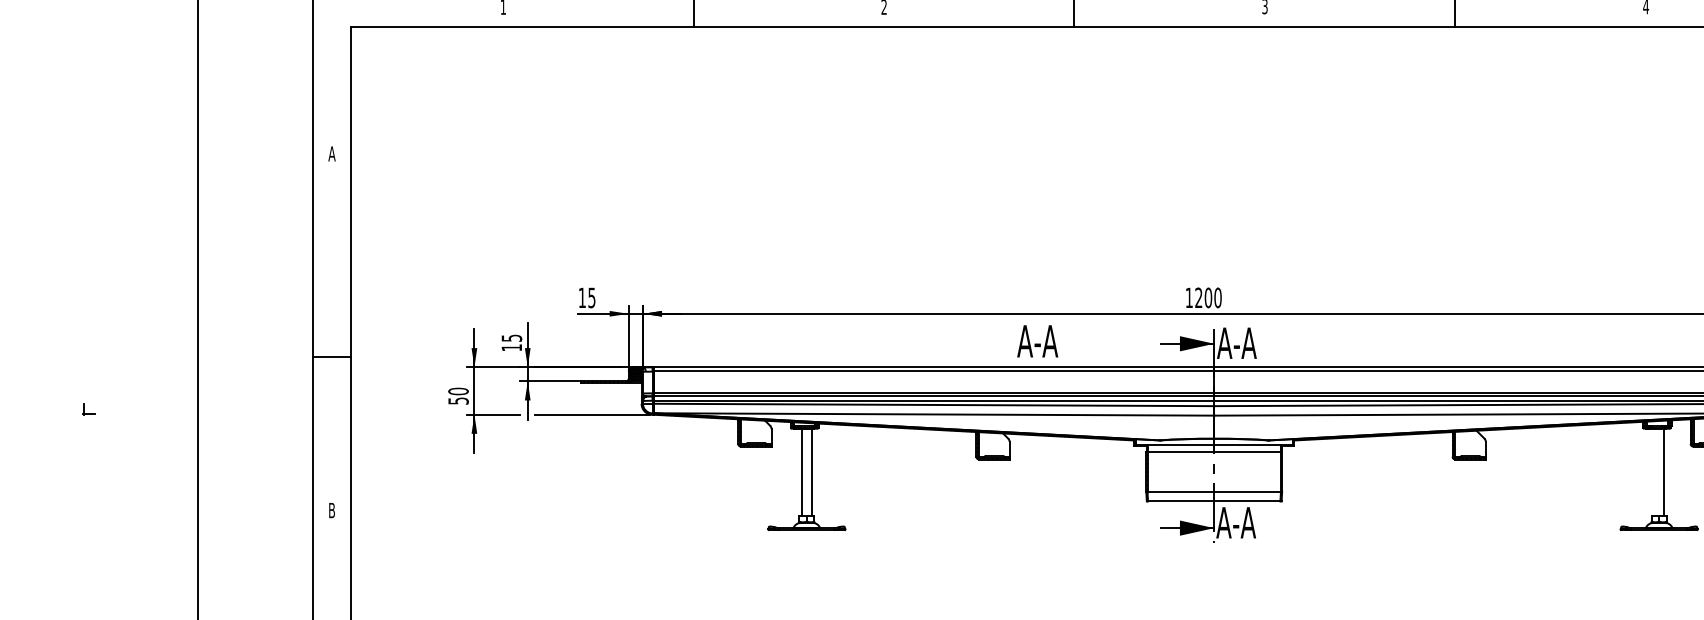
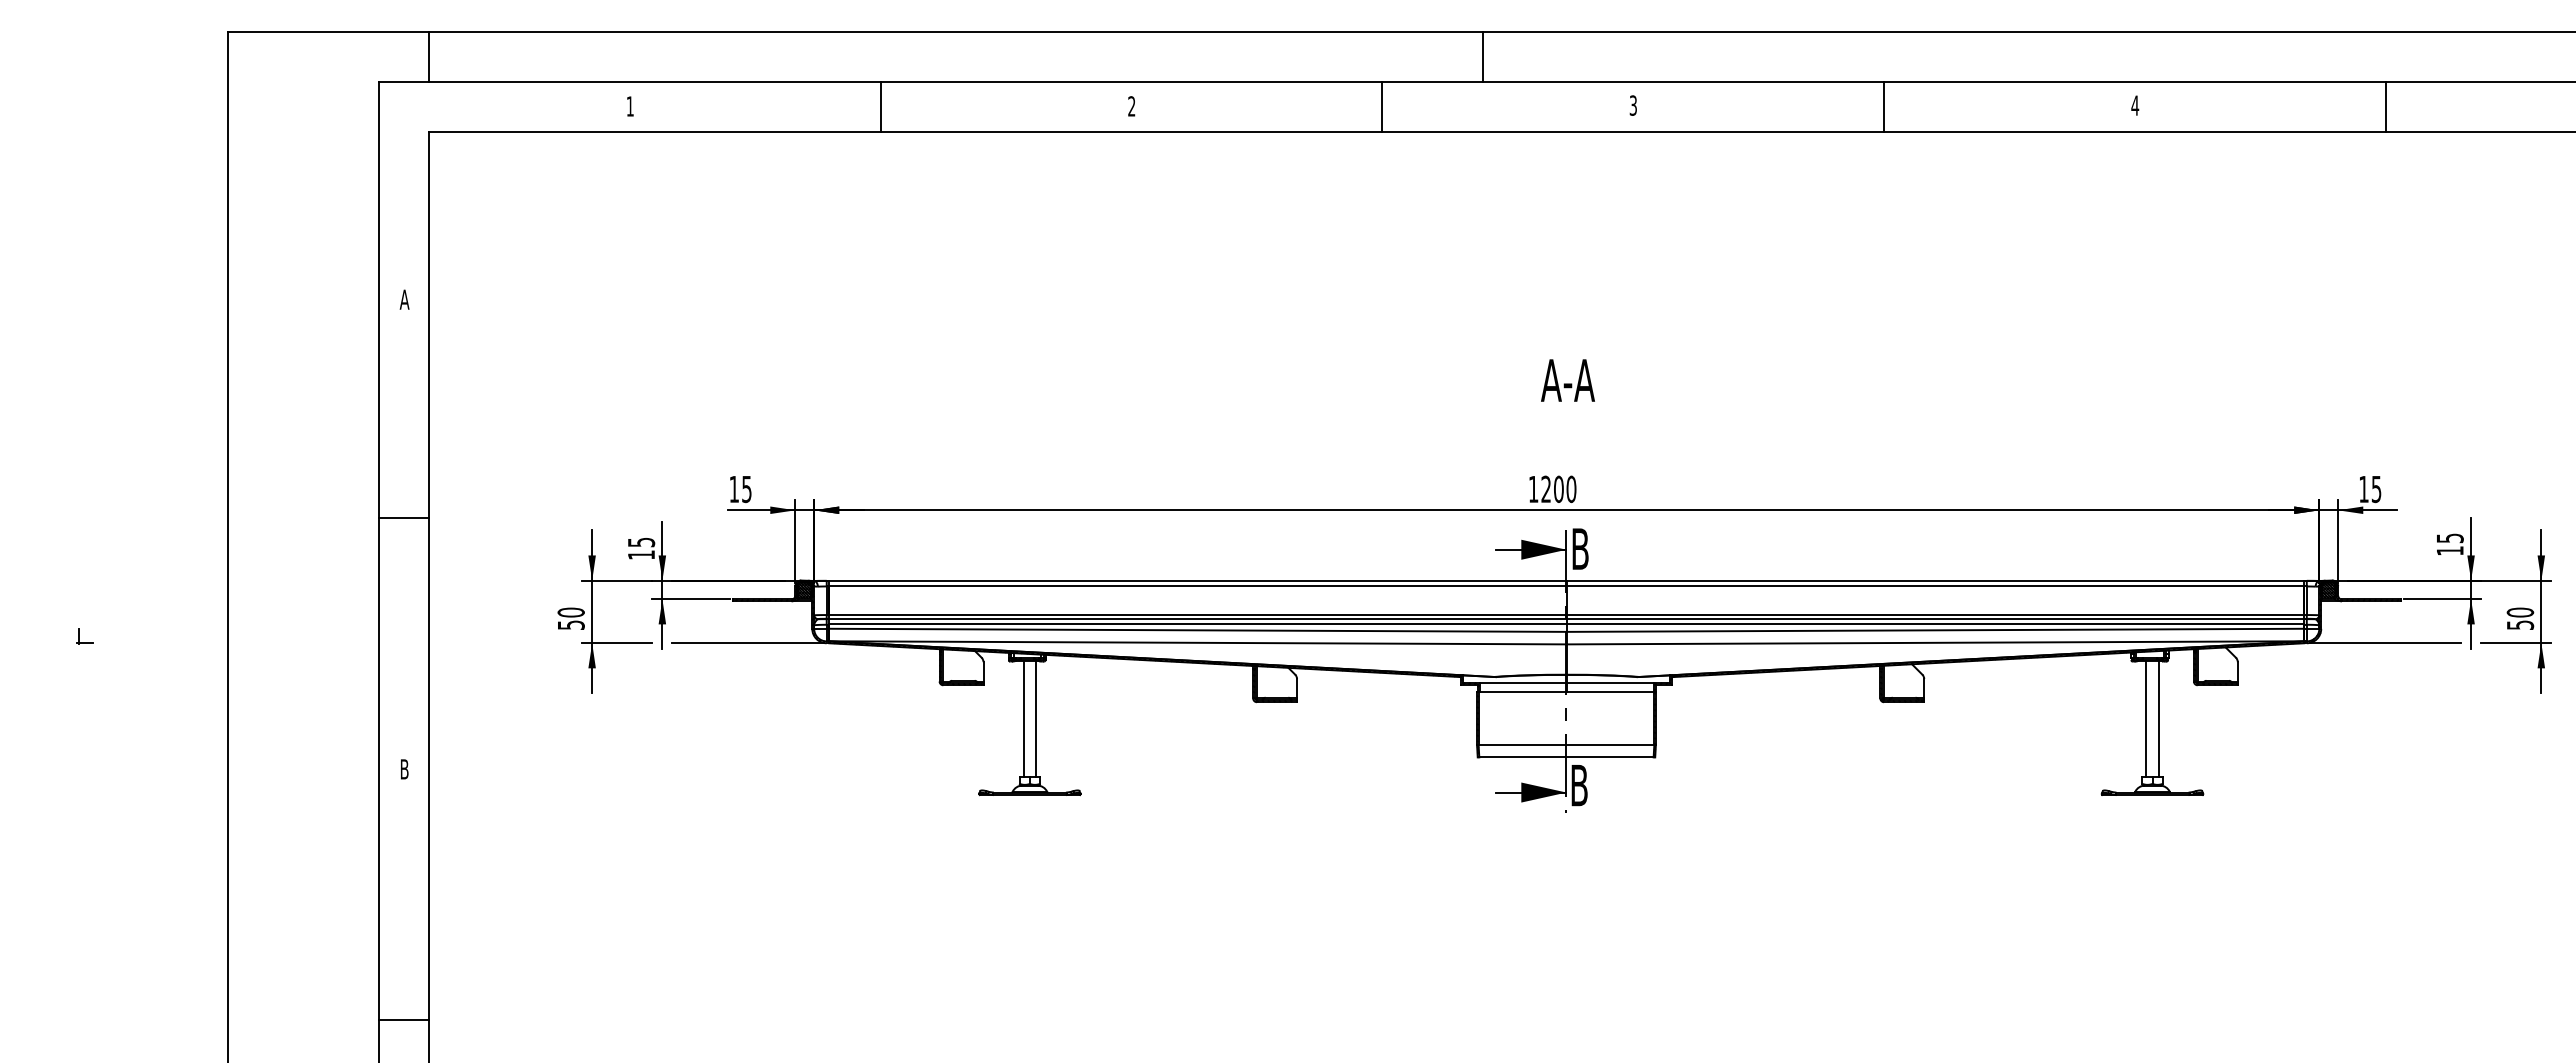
text: (1037, 341) -> (1567, 380), moved
text: (1237, 342) -> (1596, 548), A-A -> B
line: (331, 357) -> (403, 518), moved
line: (1654, 471) -> (2146, 718), added
text: (1236, 522) -> (1595, 785), A-A -> B

